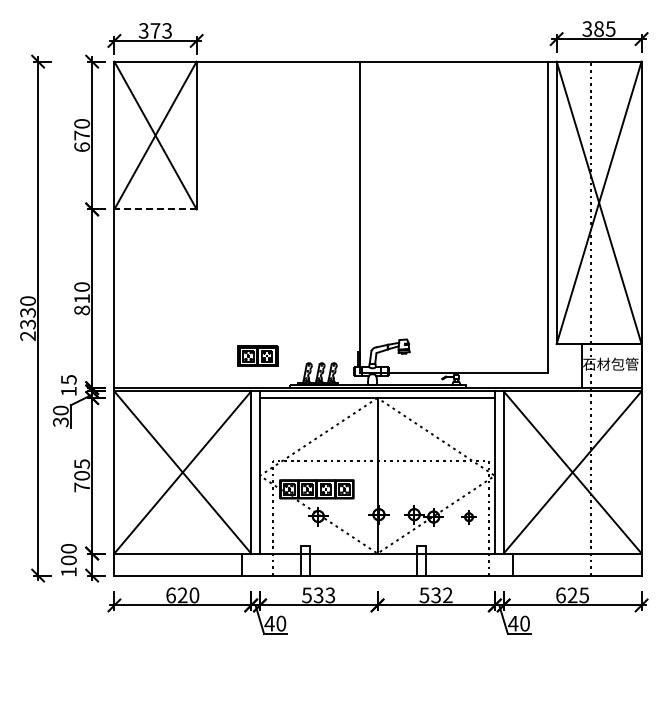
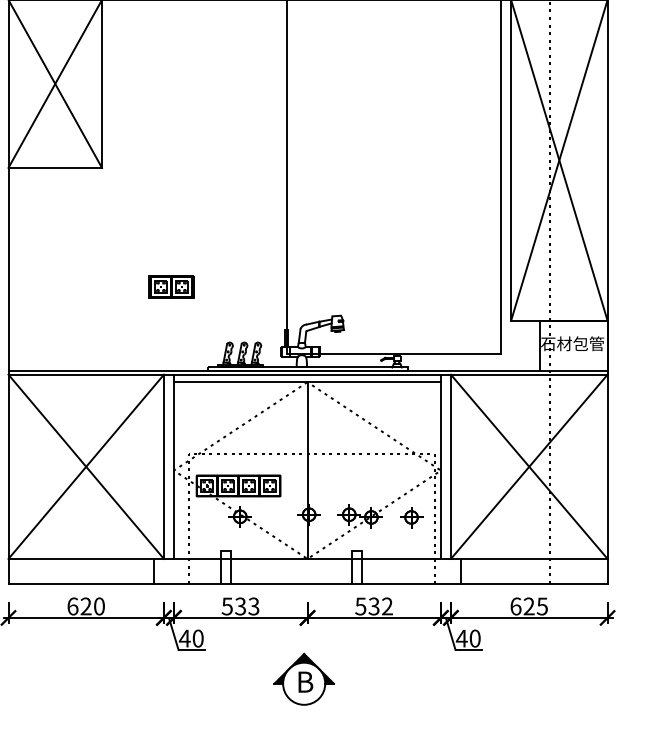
line: (155, 209) -> (55, 167), dashed -> solid
part: (257, 355) -> (171, 286), moved
part: (468, 517) -> (410, 517), size x1.43
part: (374, 659) -> (304, 679), added

